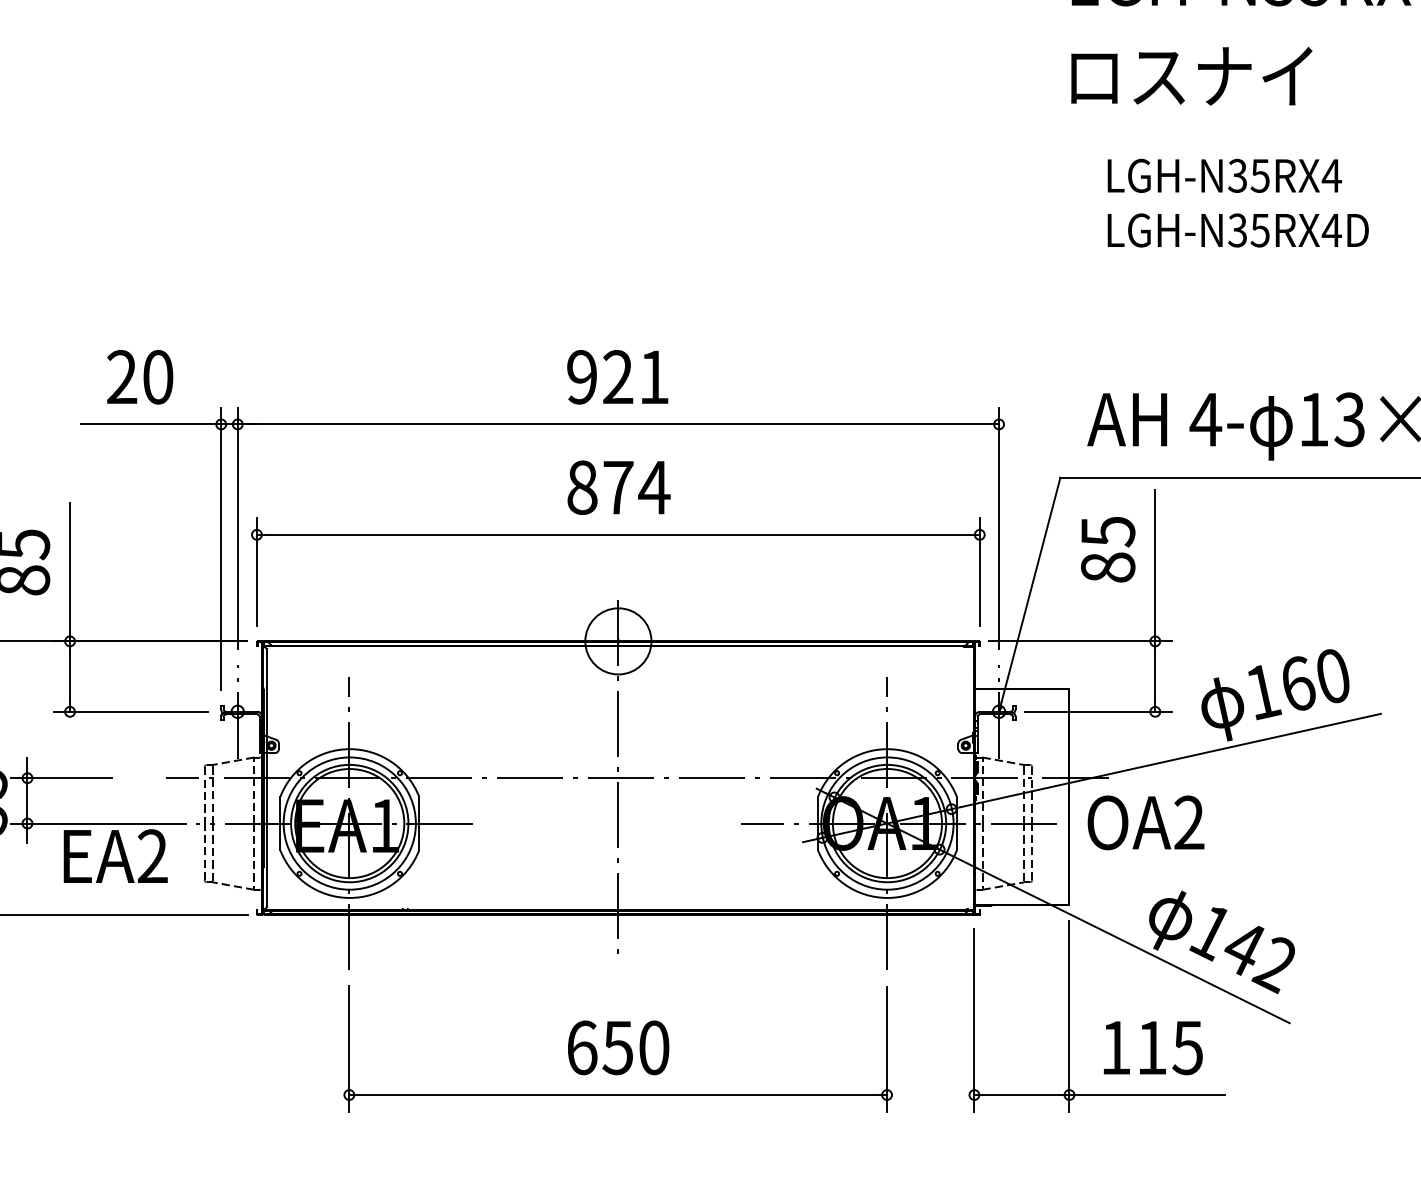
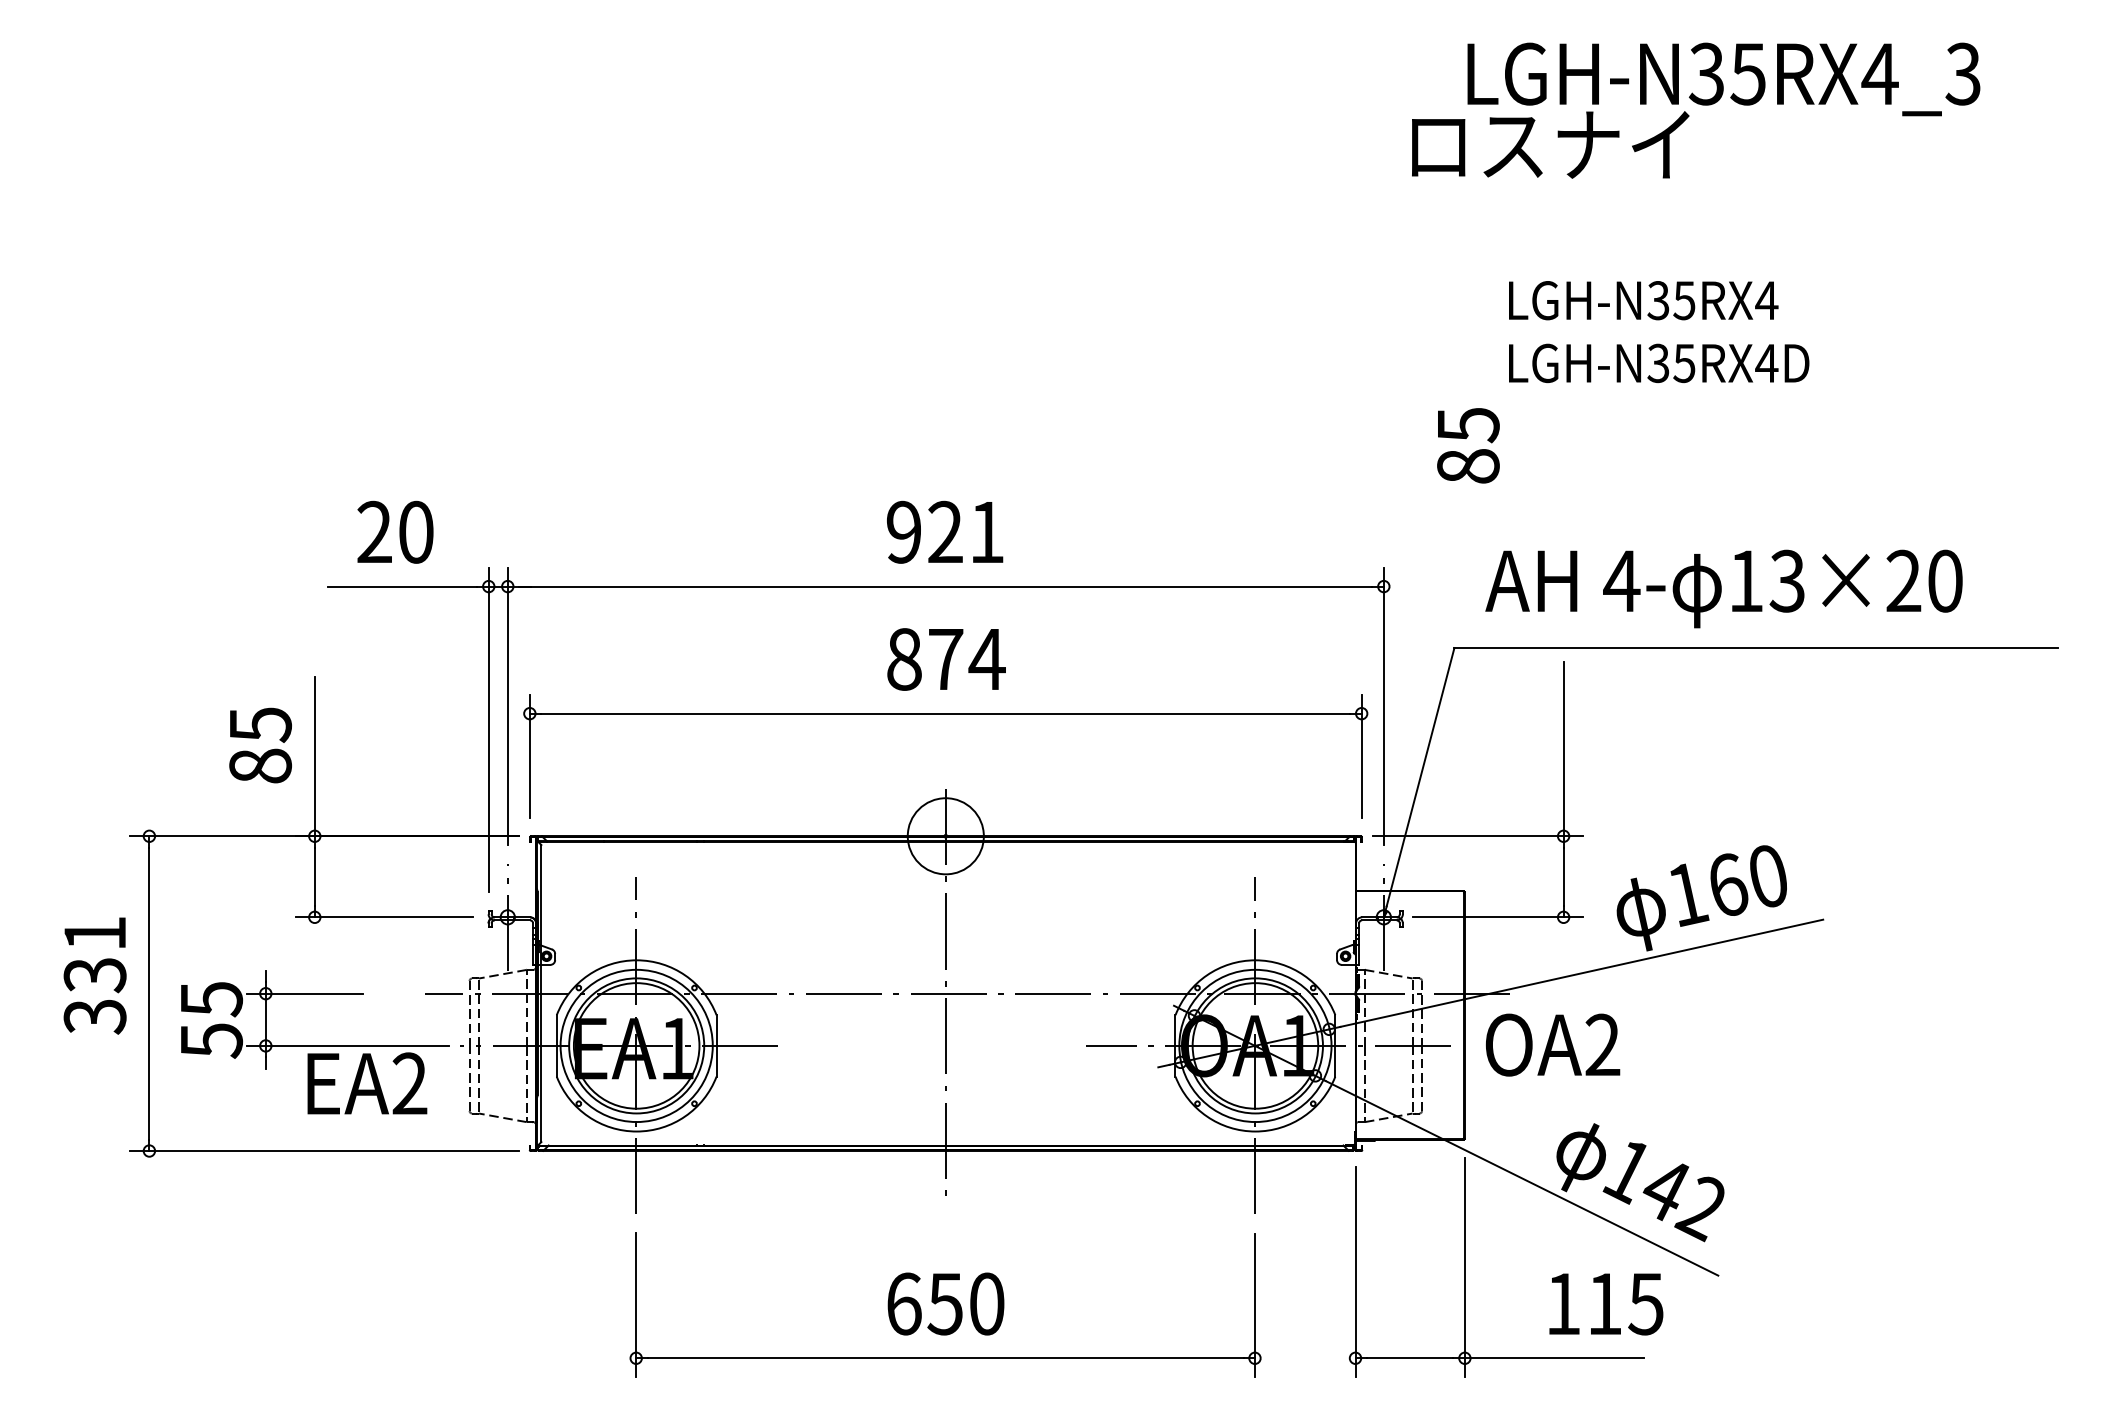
text: (1191, 75) -> (1550, 144), moved
text: (1108, 549) -> (1468, 445), moved
text: (1153, 1048) -> (1606, 1304), moved

